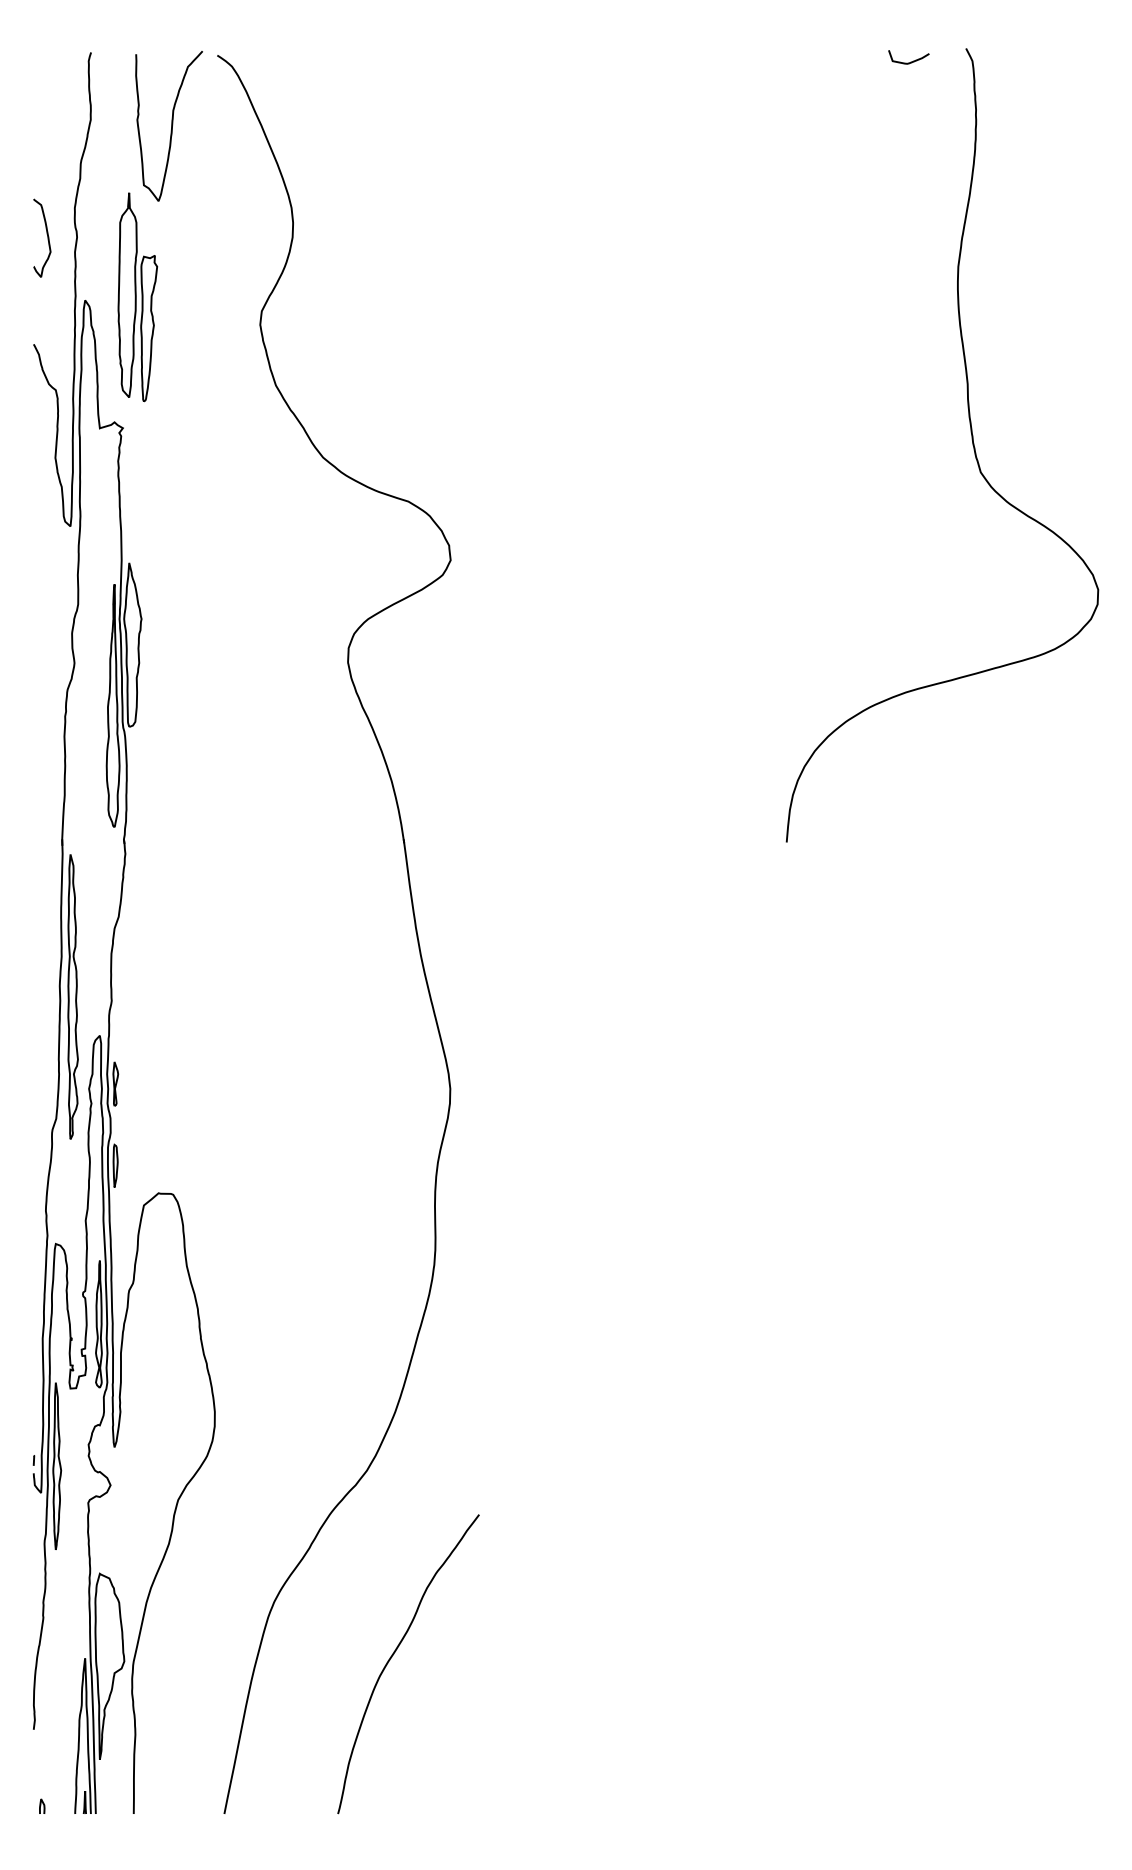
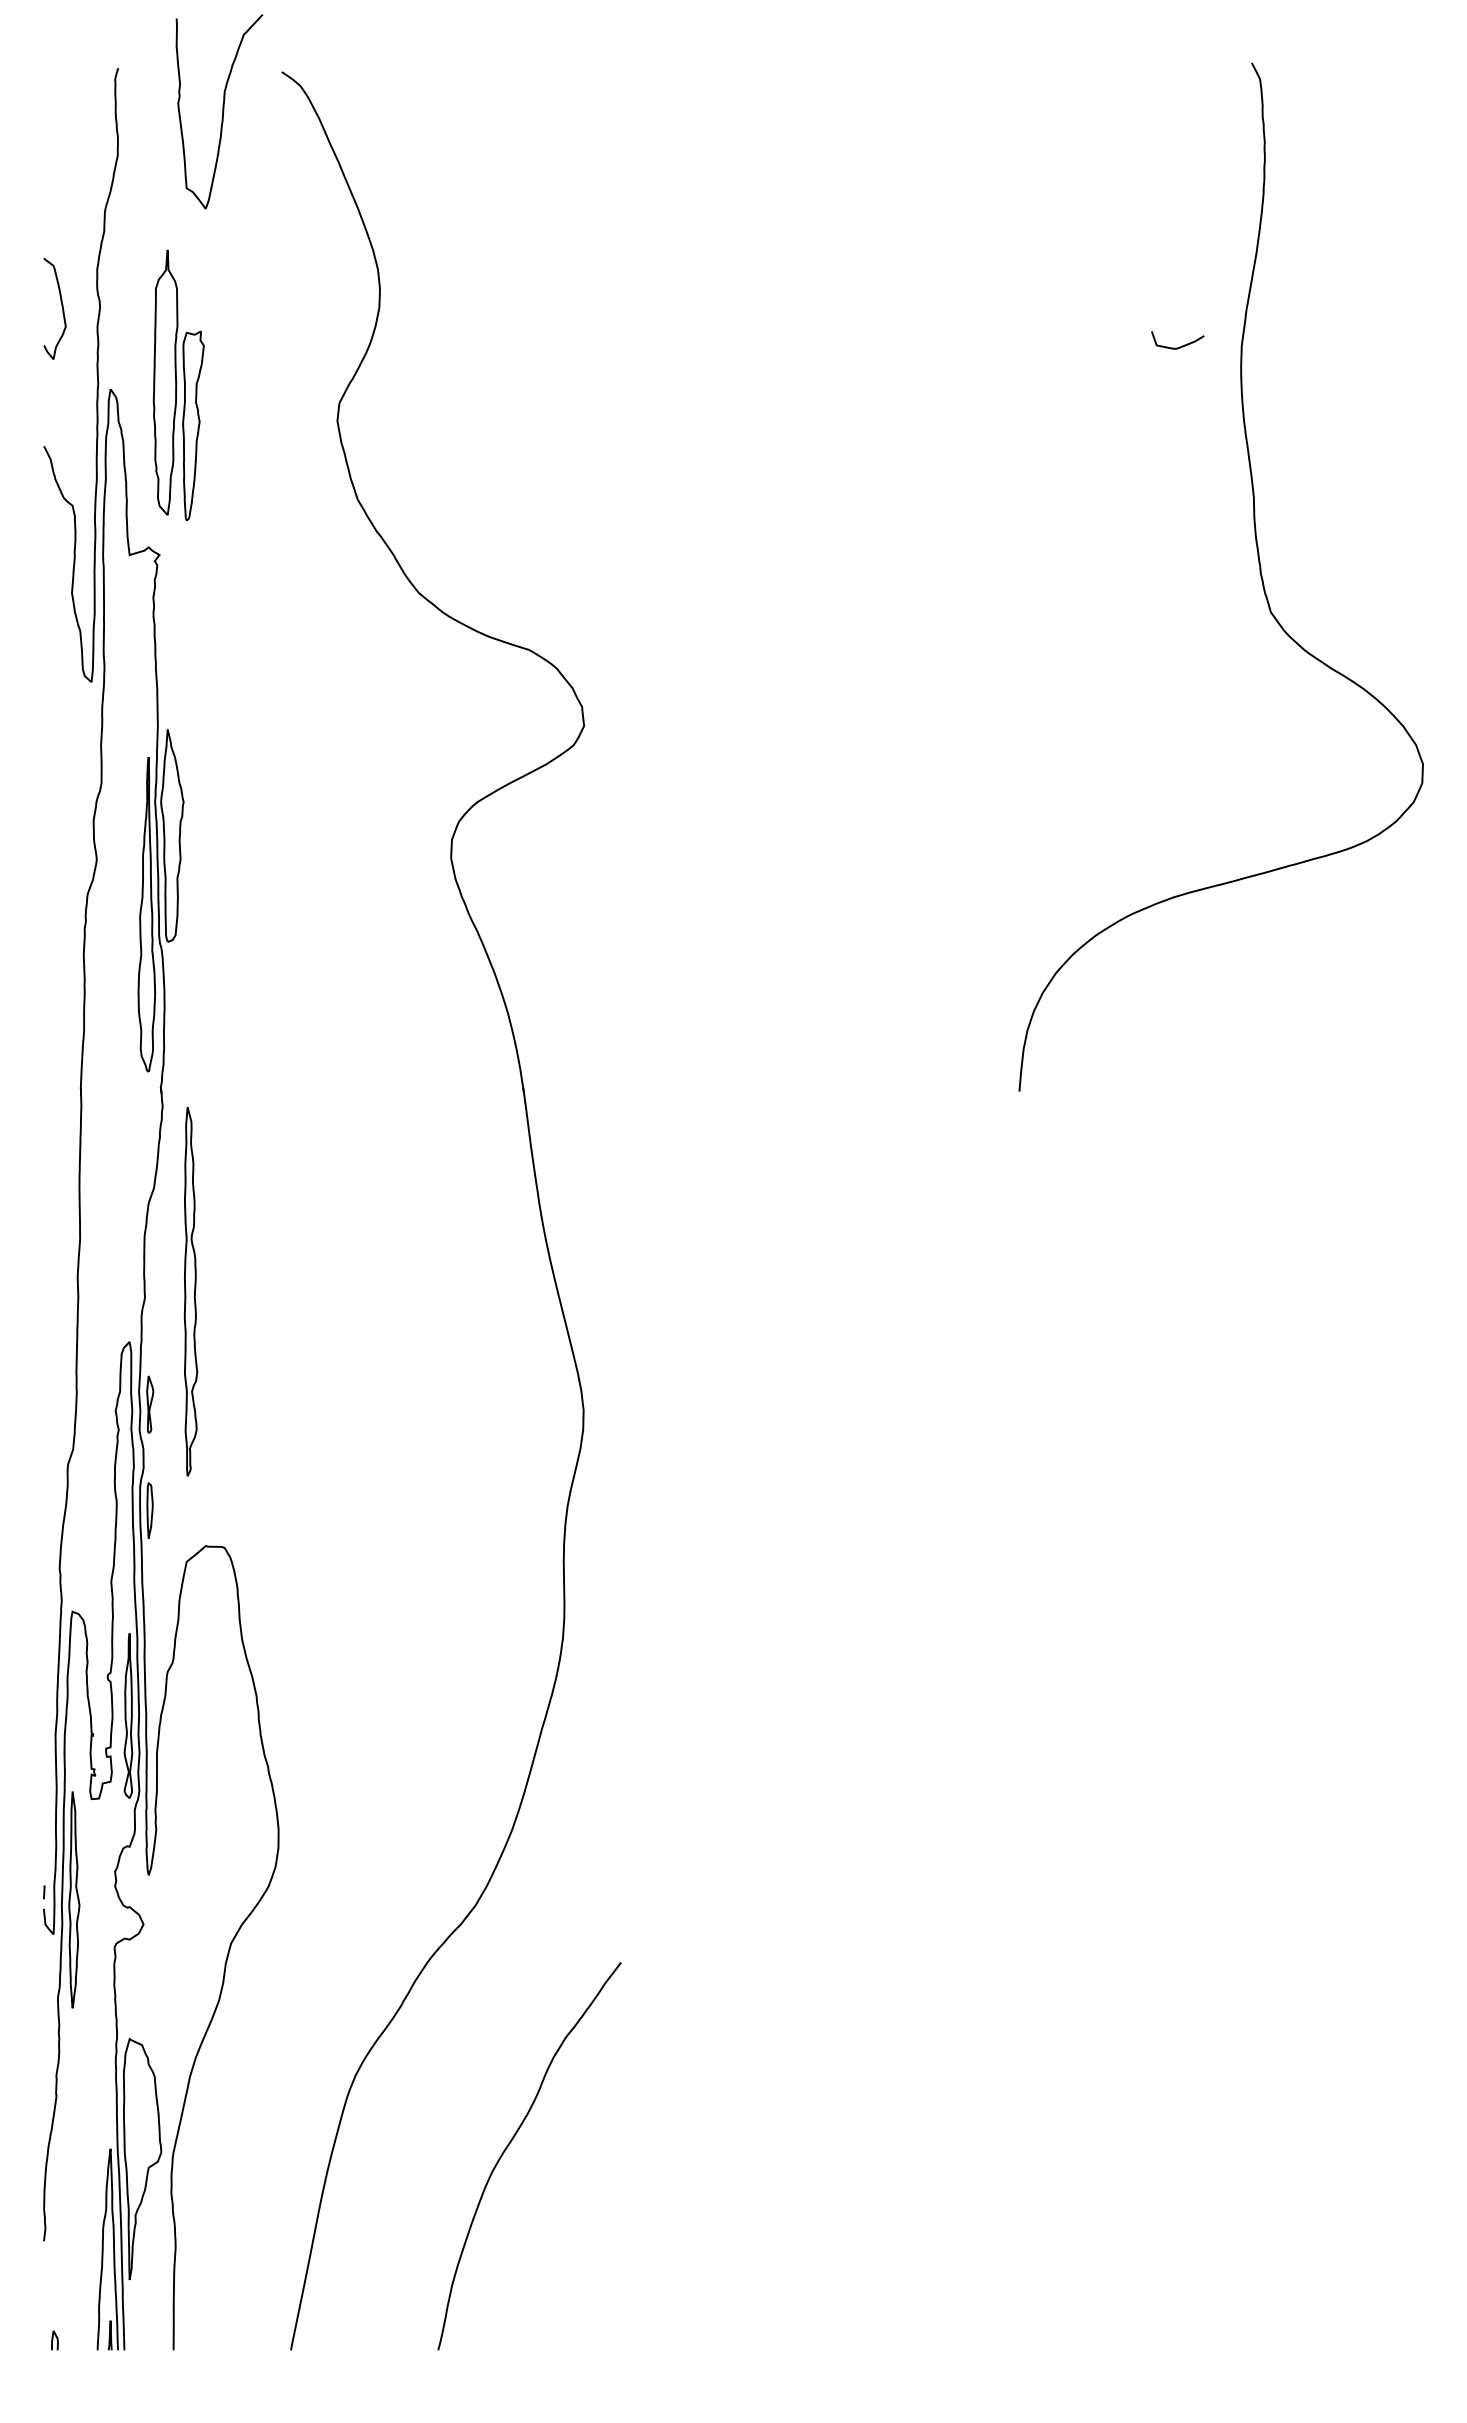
curve: (910, 61) -> (1179, 346), moved
curve: (171, 126) -> (222, 111), moved
part: (72, 996) -> (190, 1291), moved

